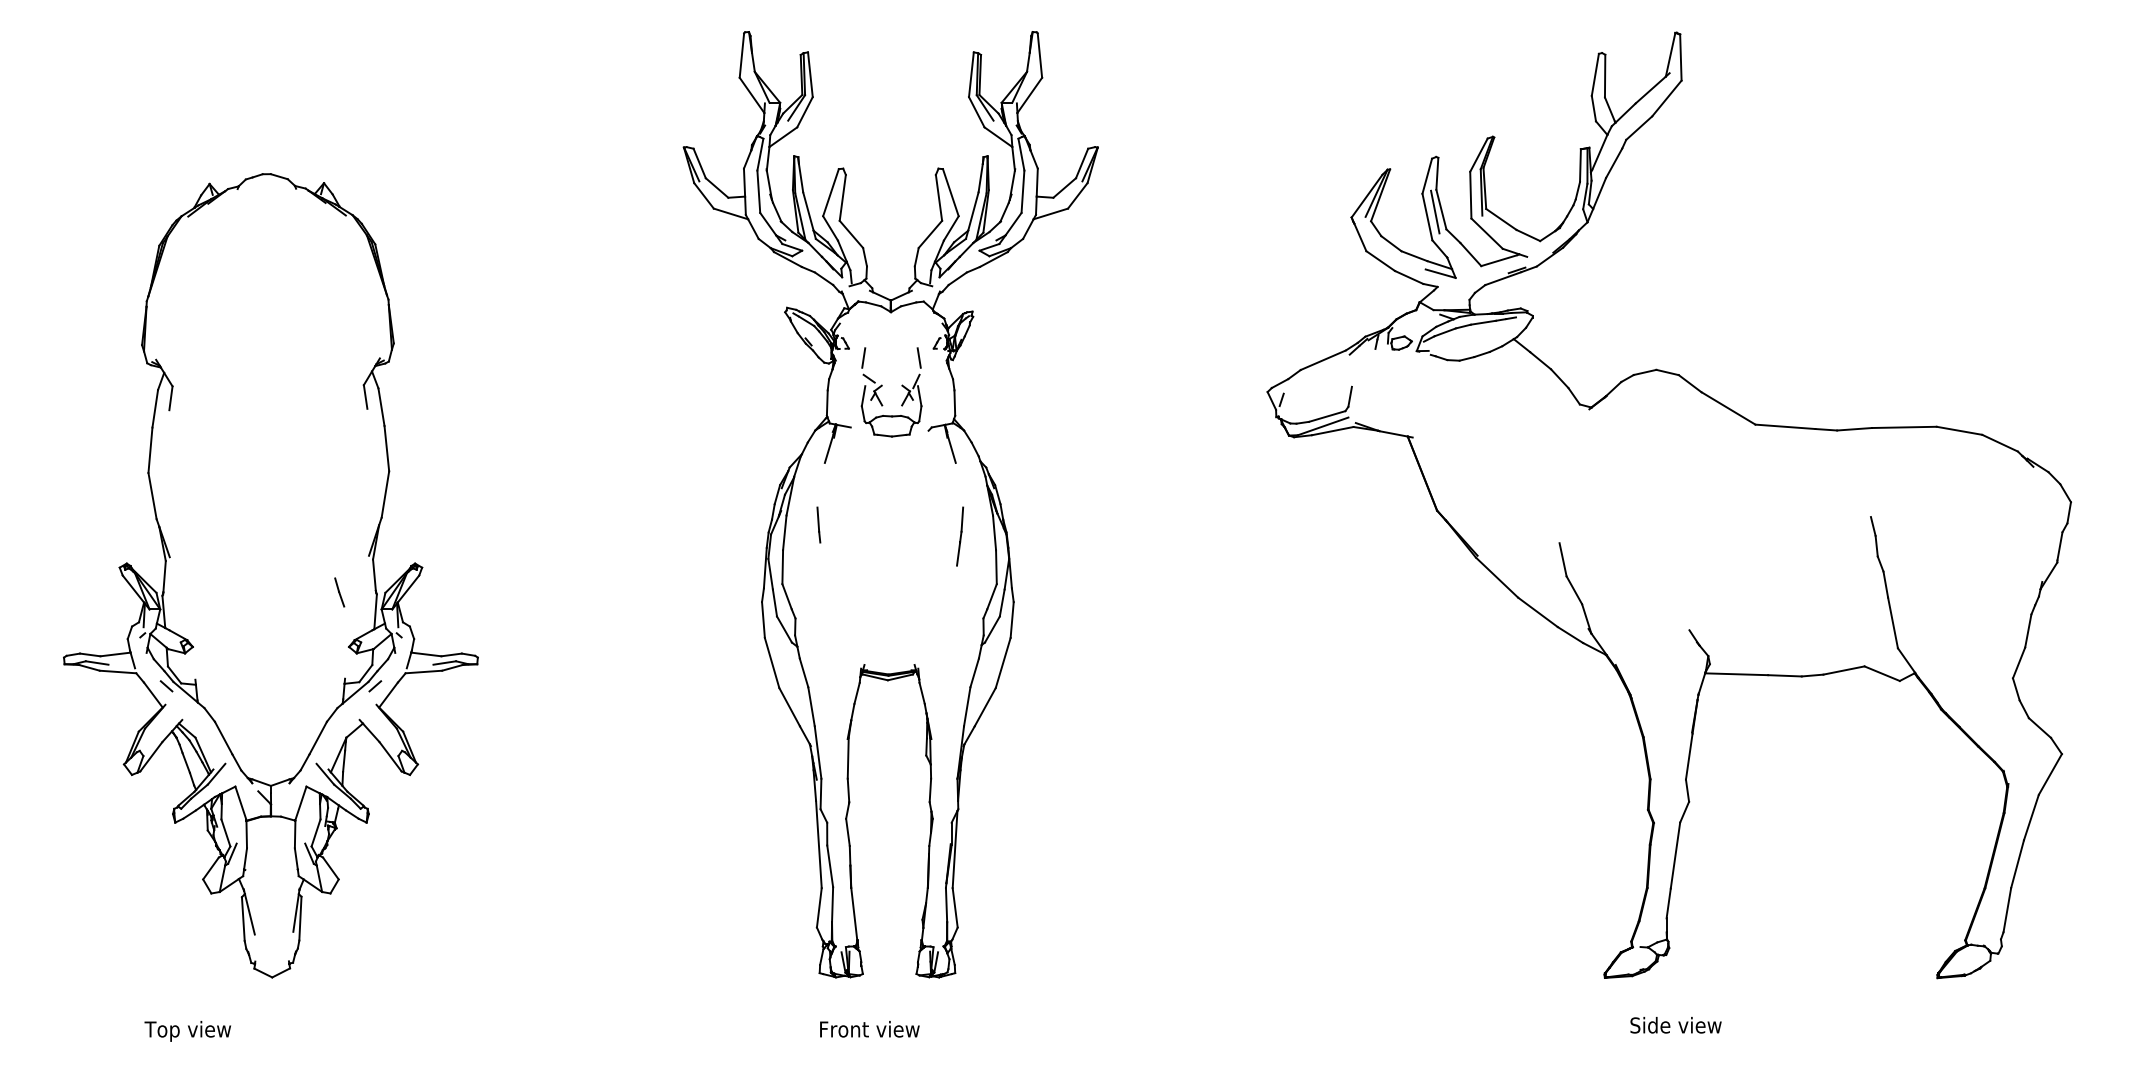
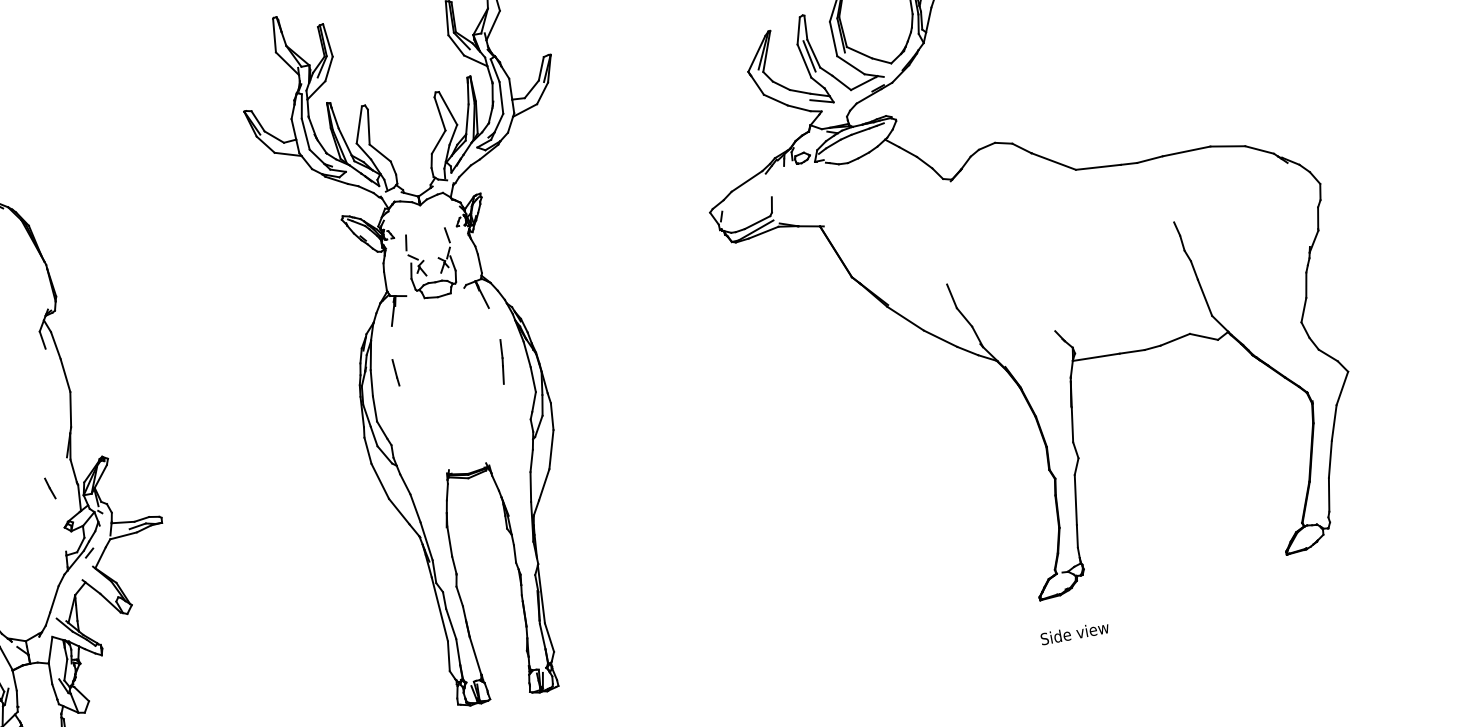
text: (1675, 1025) -> (1074, 633), moved

